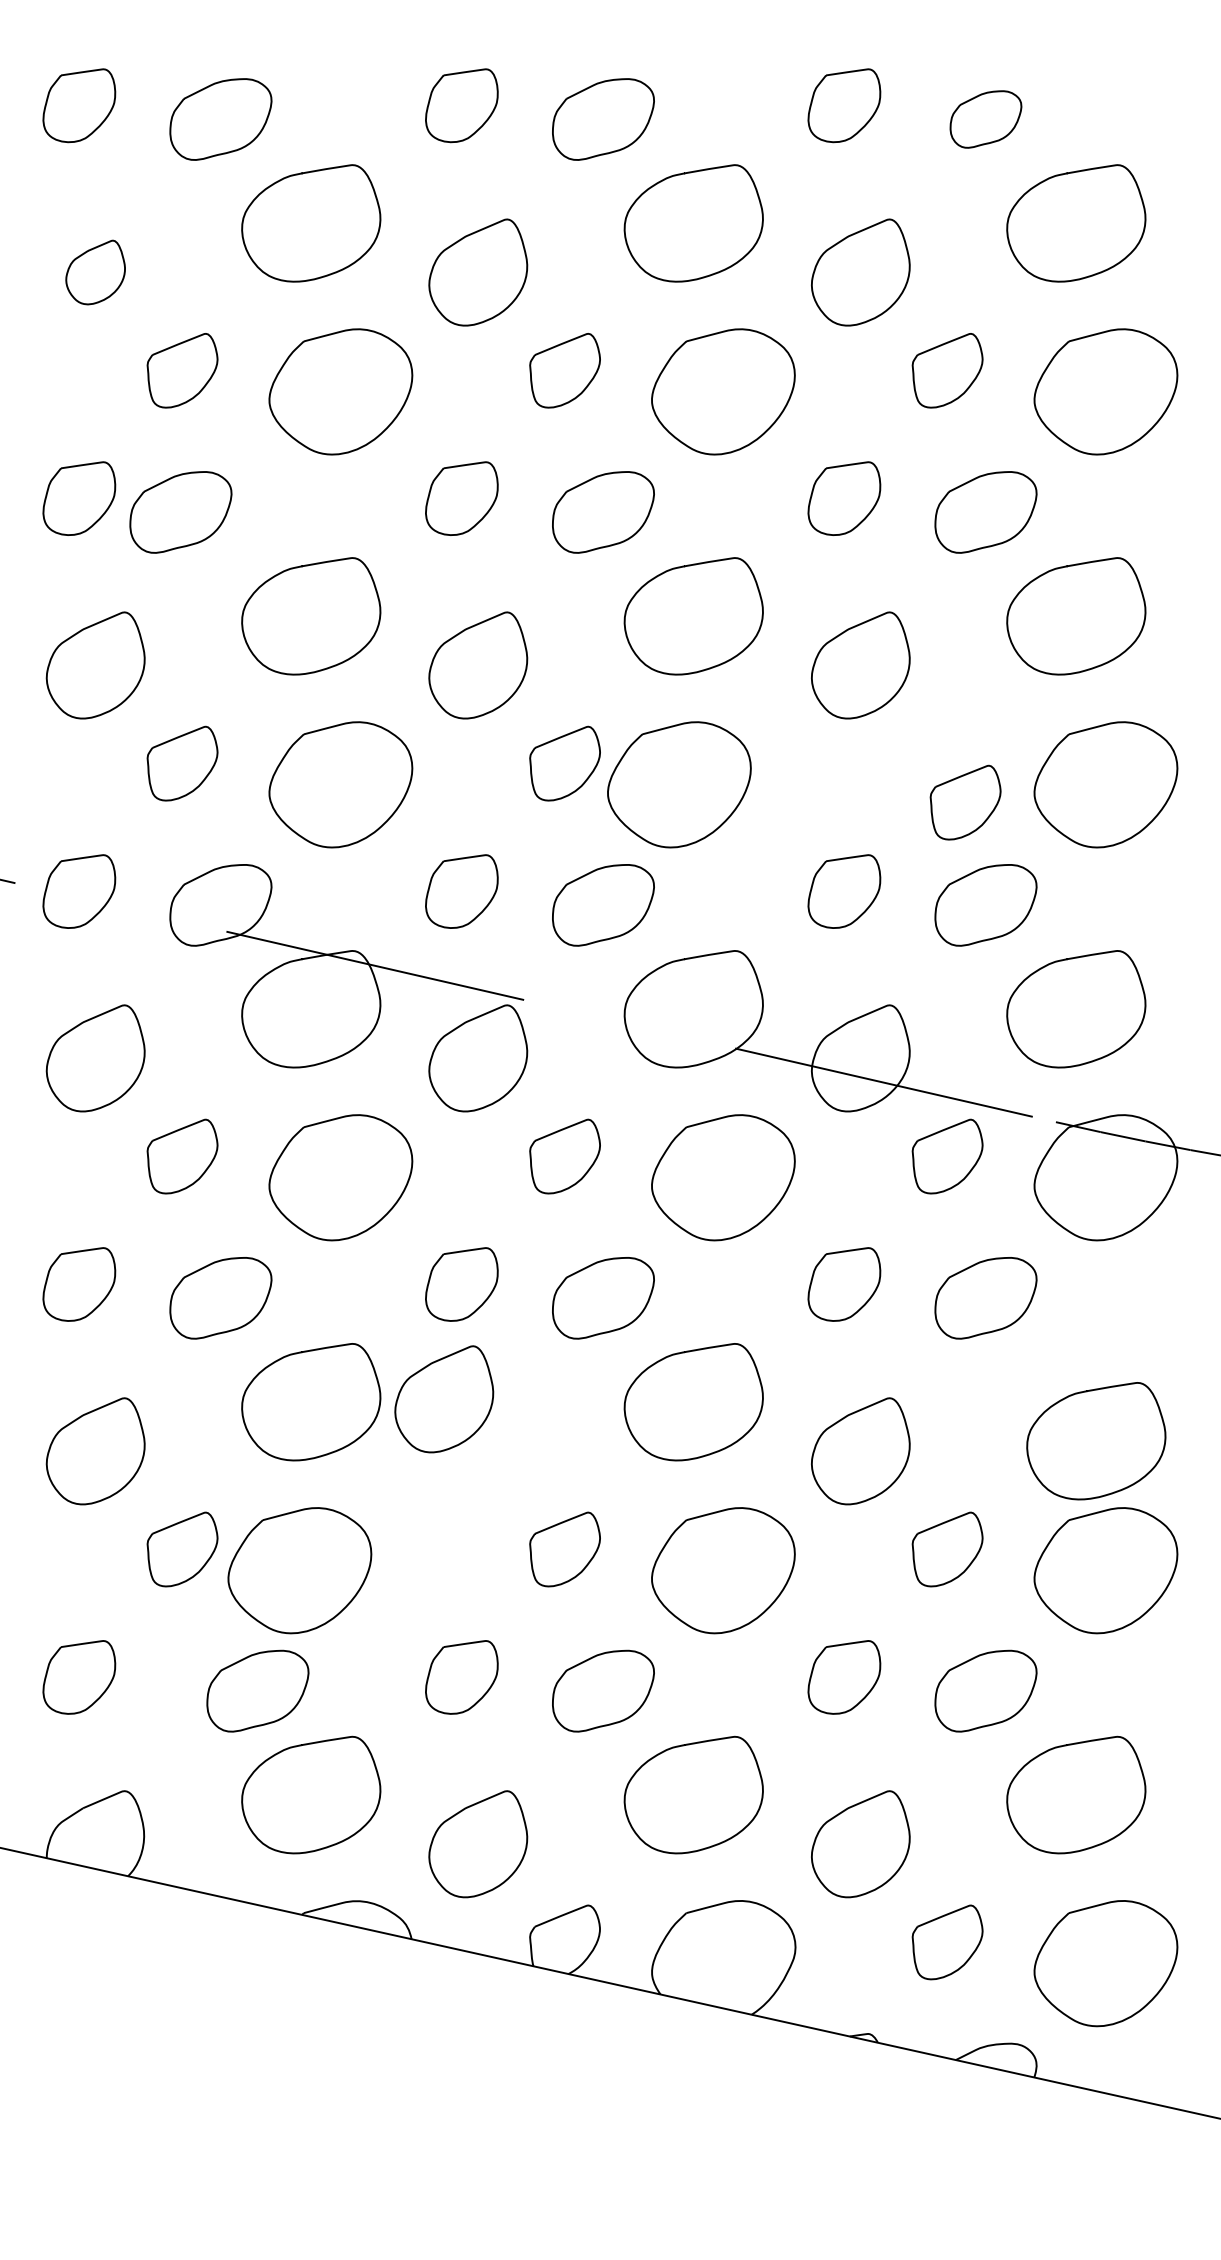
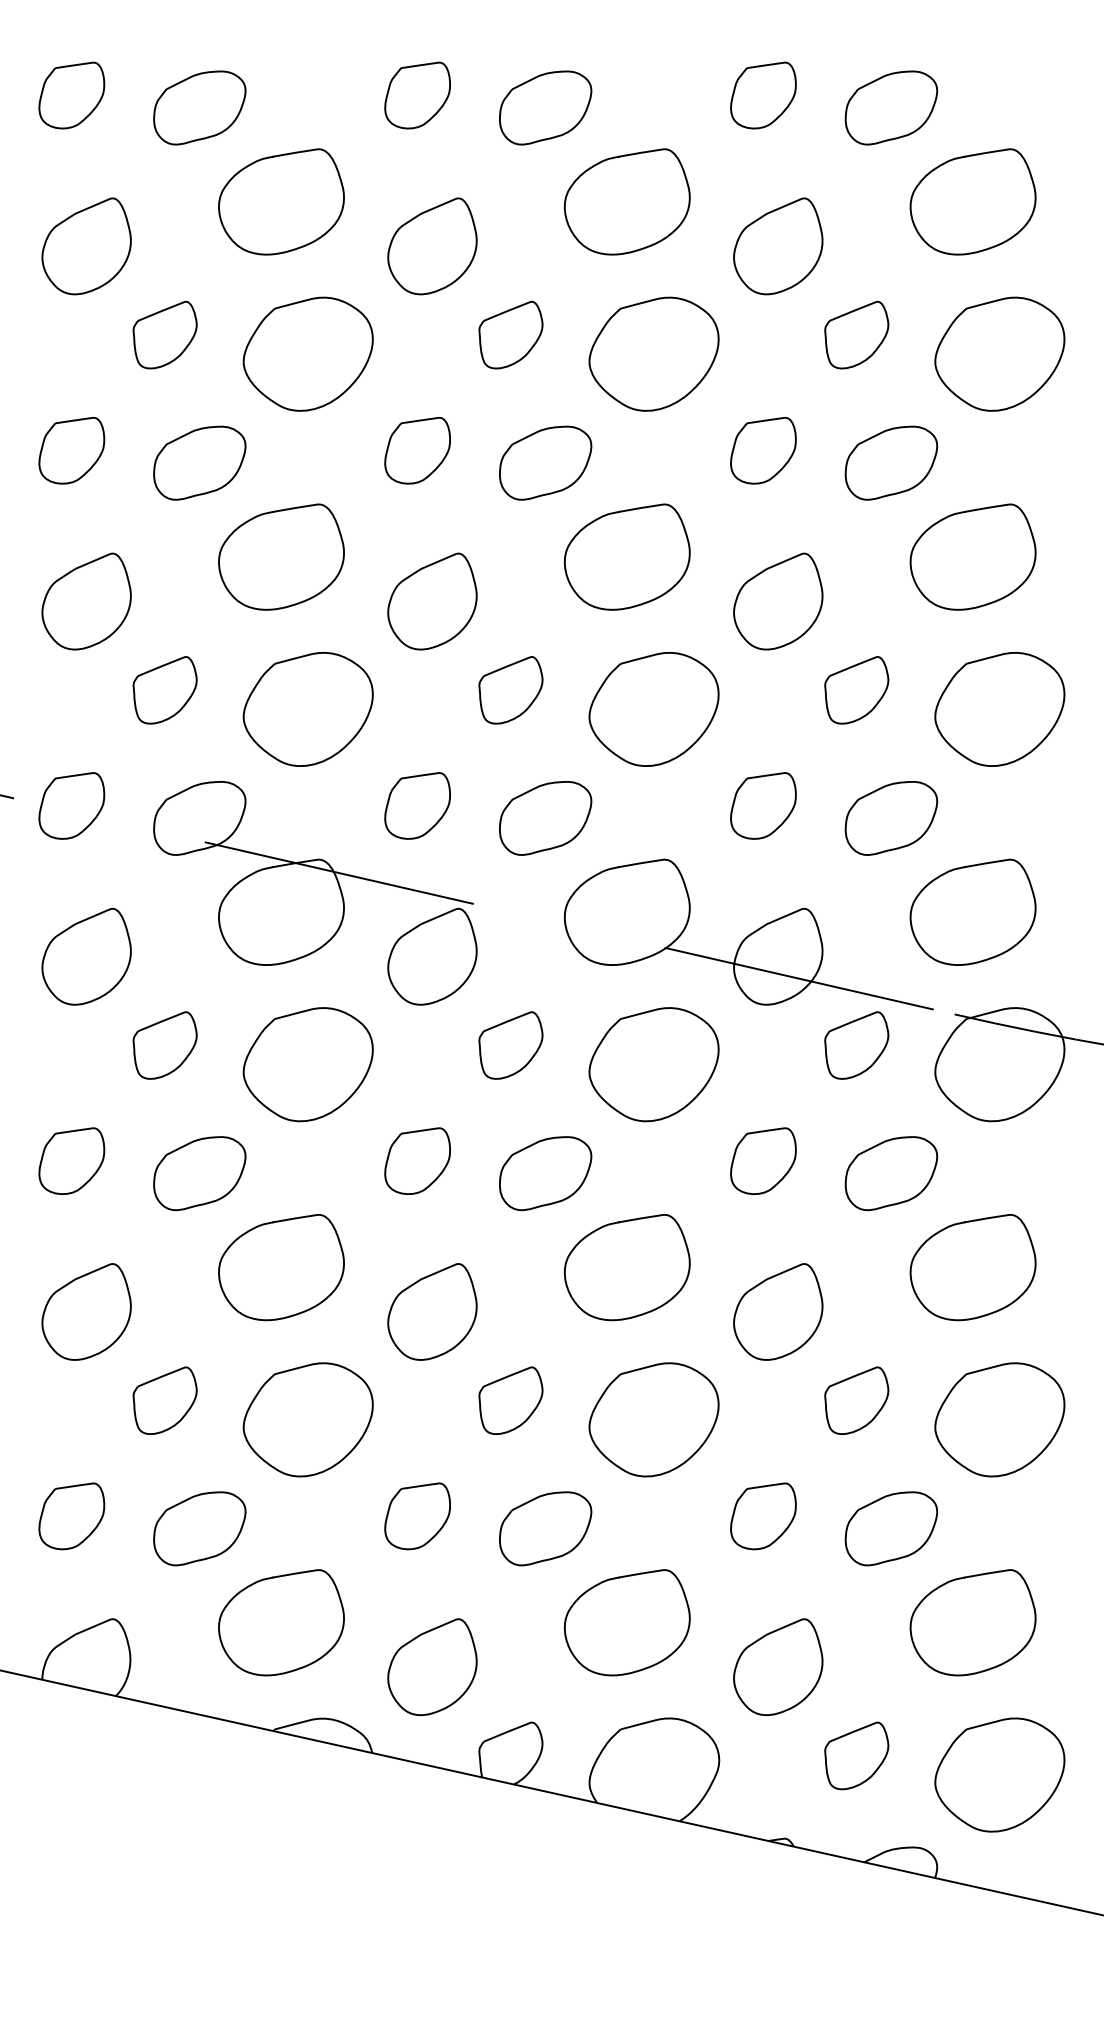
part: (985, 119) -> (891, 108), size x1.43
part: (95, 272) -> (86, 246), size x1.67
part: (180, 512) -> (199, 463), moved
part: (679, 784) -> (654, 709), moved
part: (965, 802) -> (856, 690), moved
curve: (1087, 1392) -> (965, 1223), moved
part: (444, 1399) -> (432, 1312), moved
part: (299, 1570) -> (307, 1419), moved
part: (257, 1690) -> (199, 1528), moved

